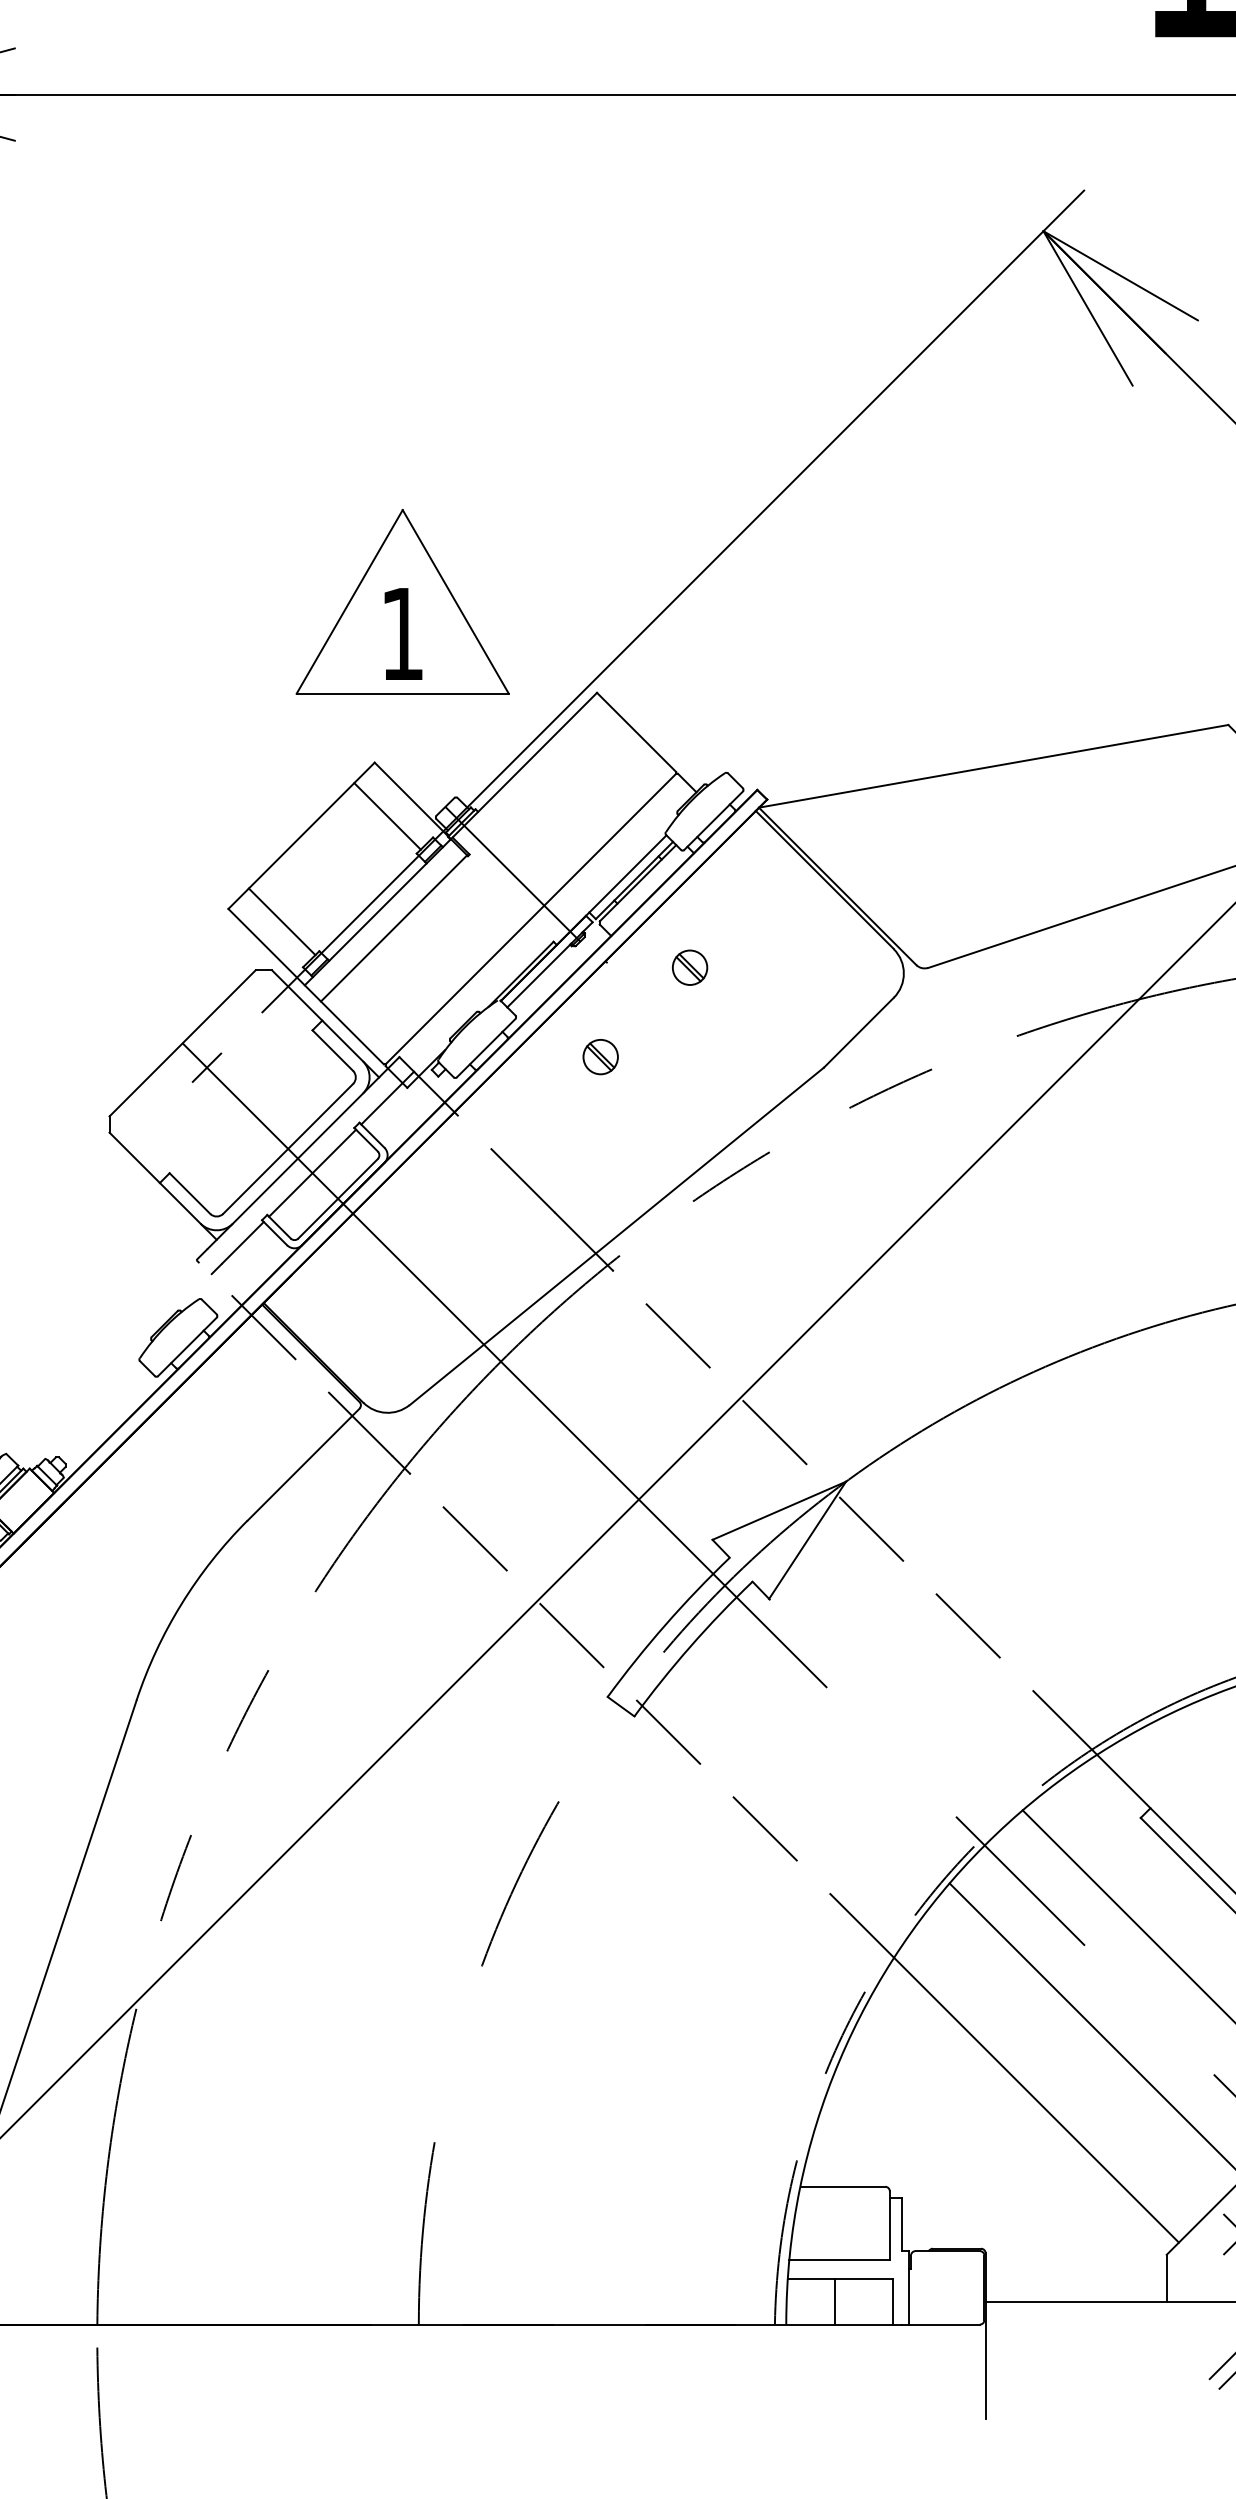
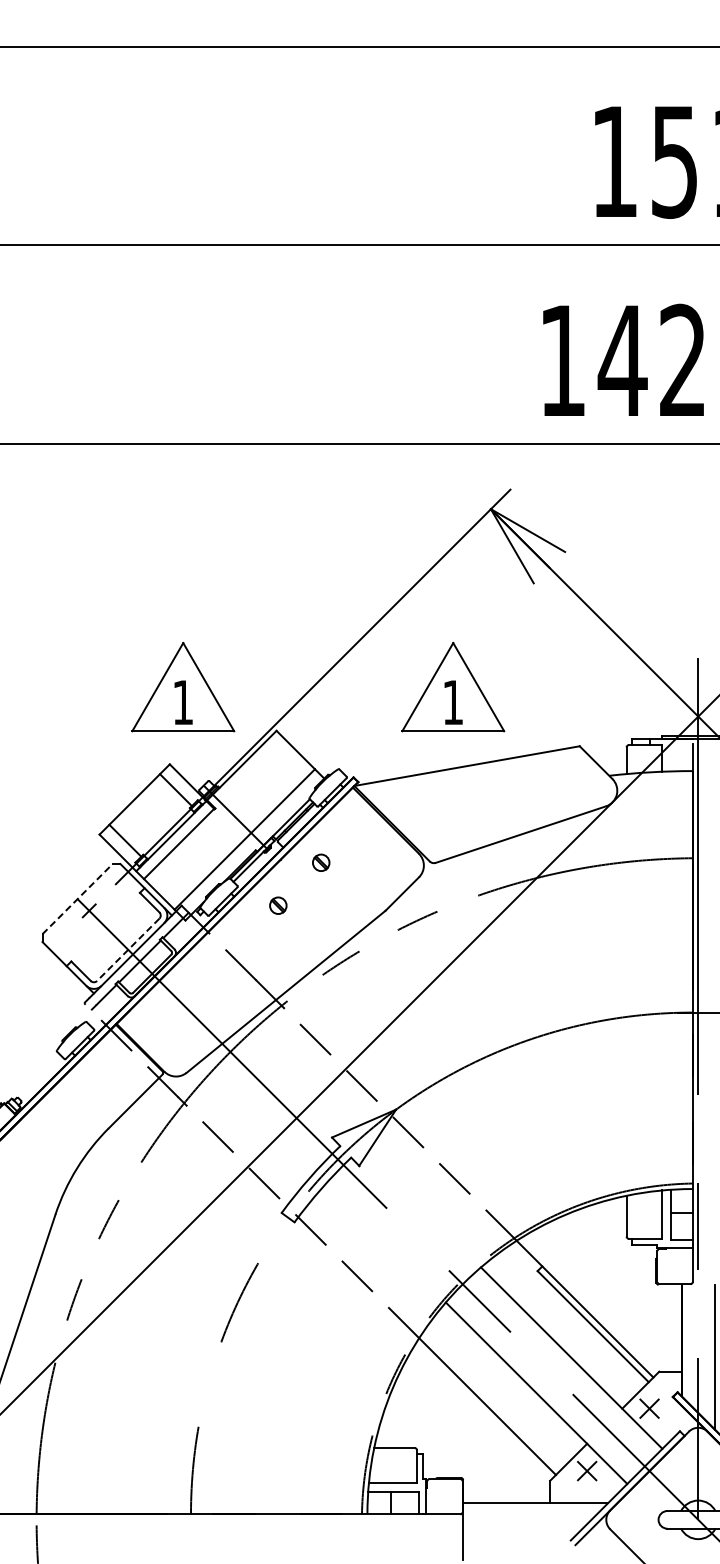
part: (965, 602) -> (453, 687), added
line: (182, 1044) -> (77, 899), solid -> dashed
line: (286, 1150) -> (127, 950), solid -> dashed

